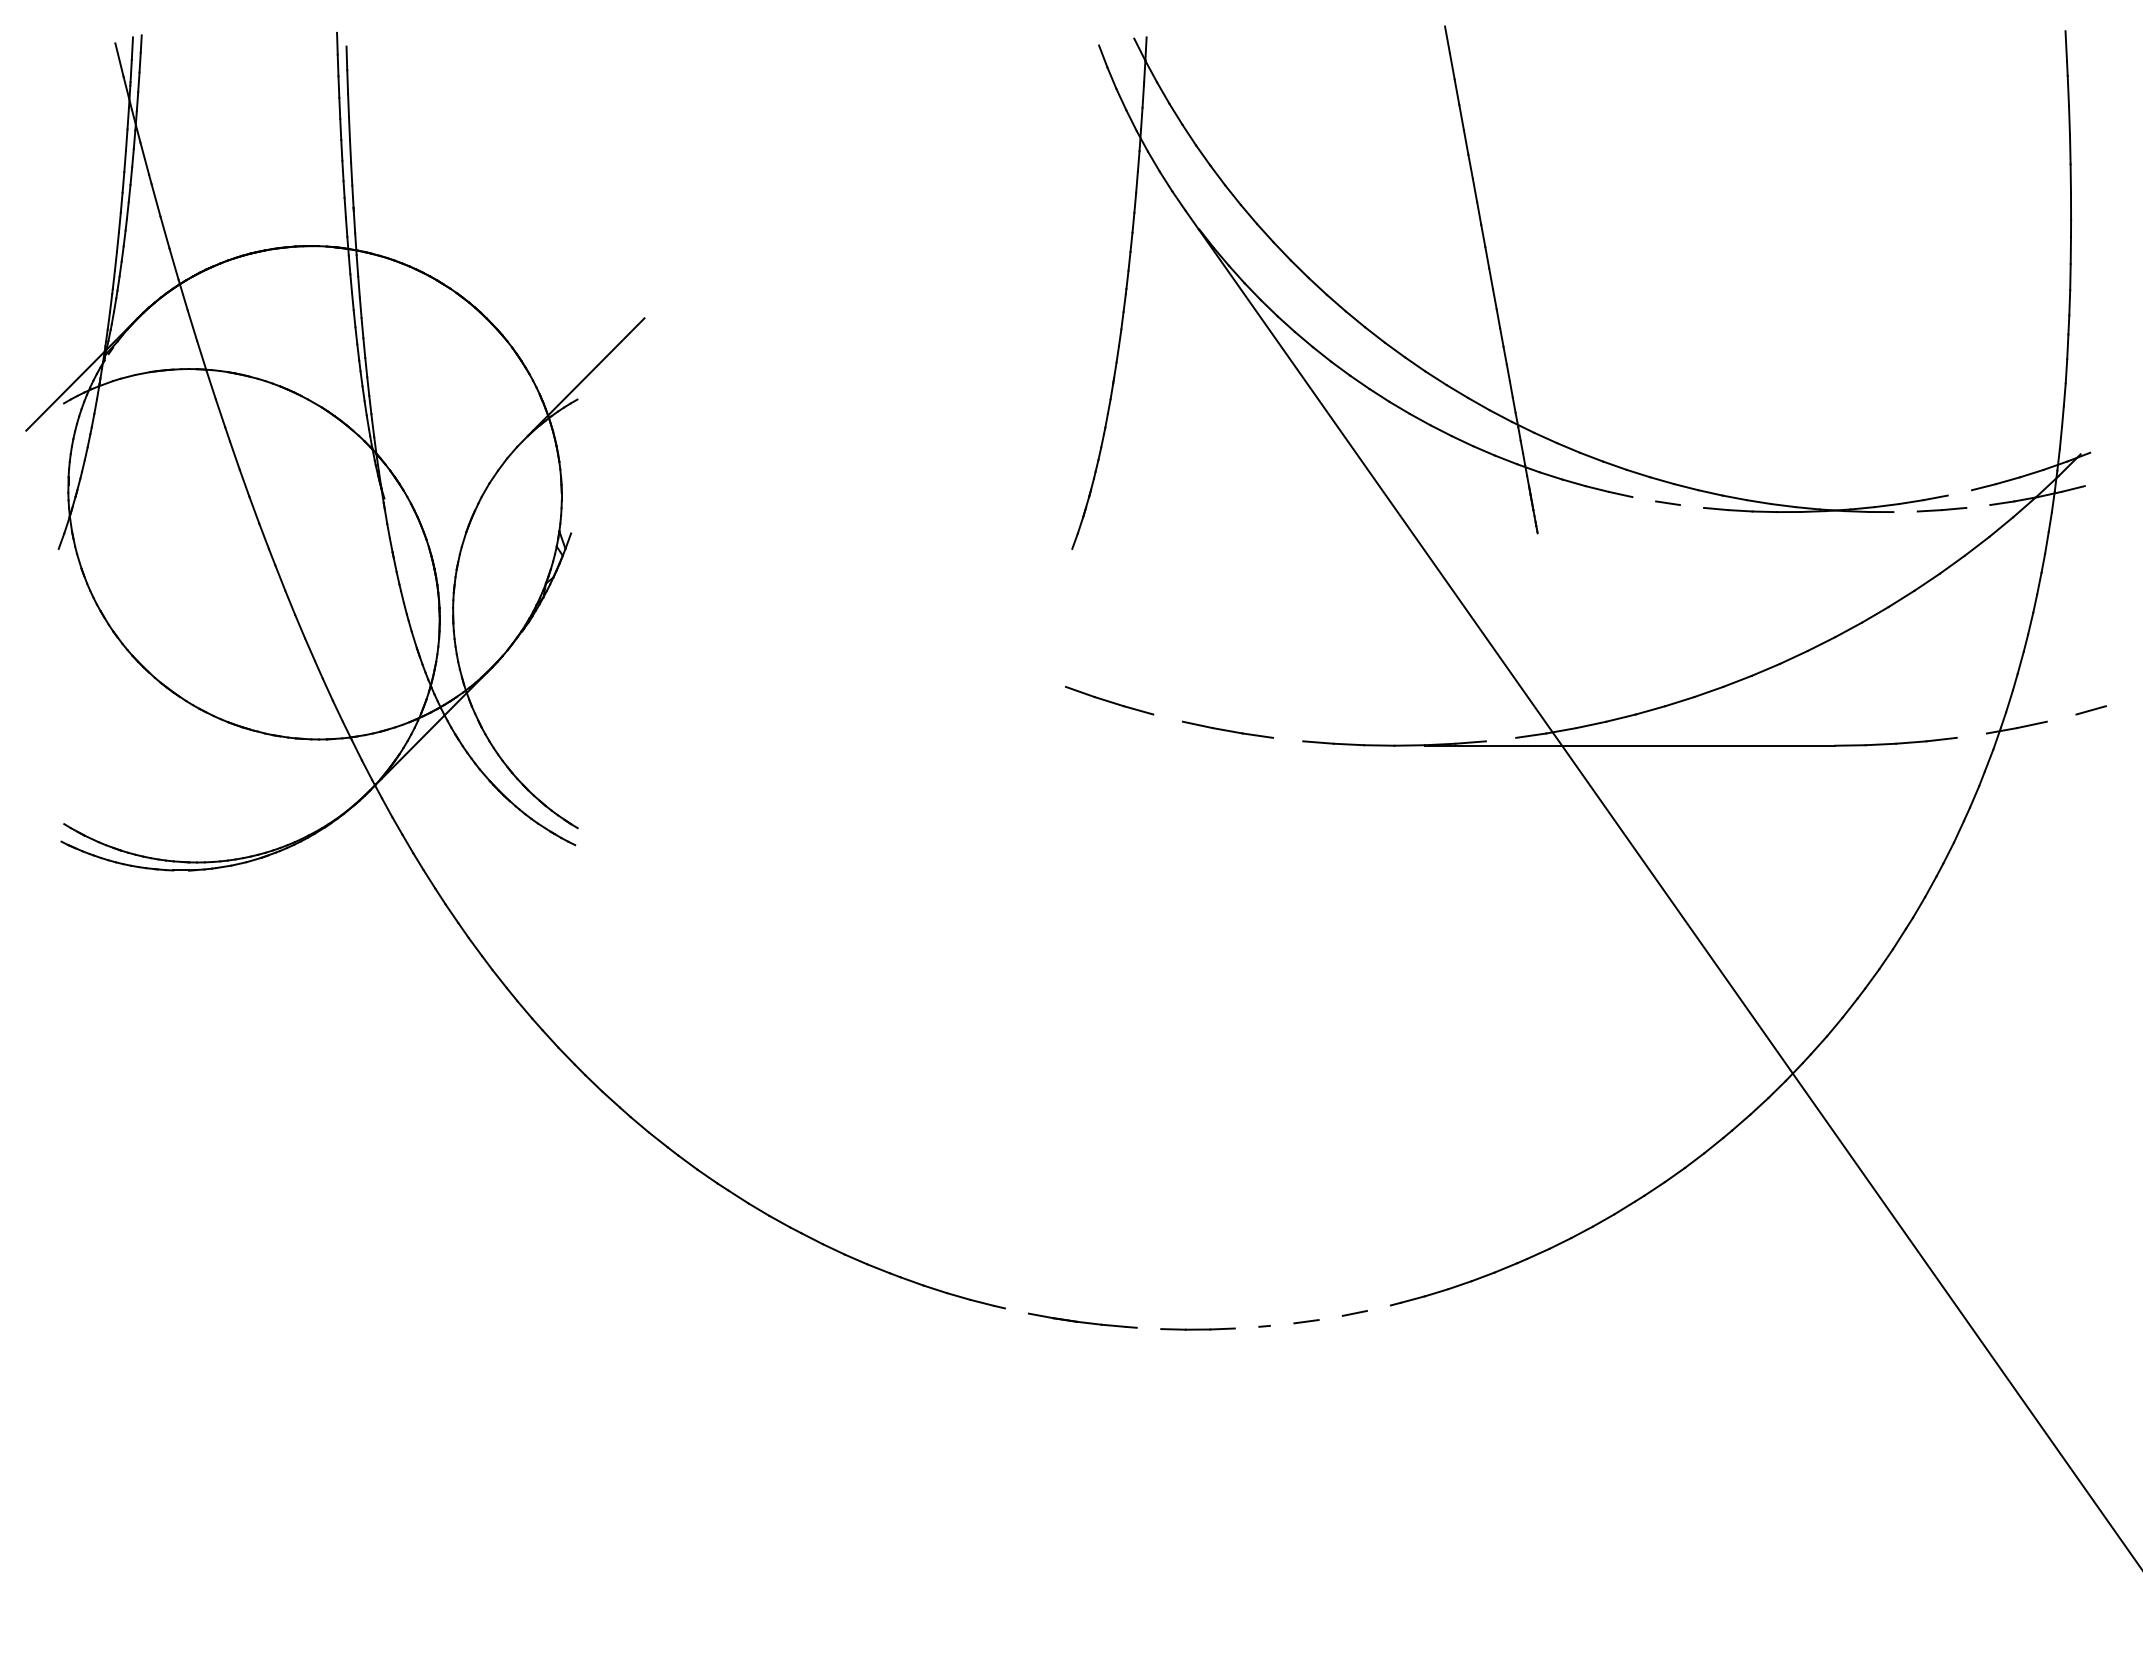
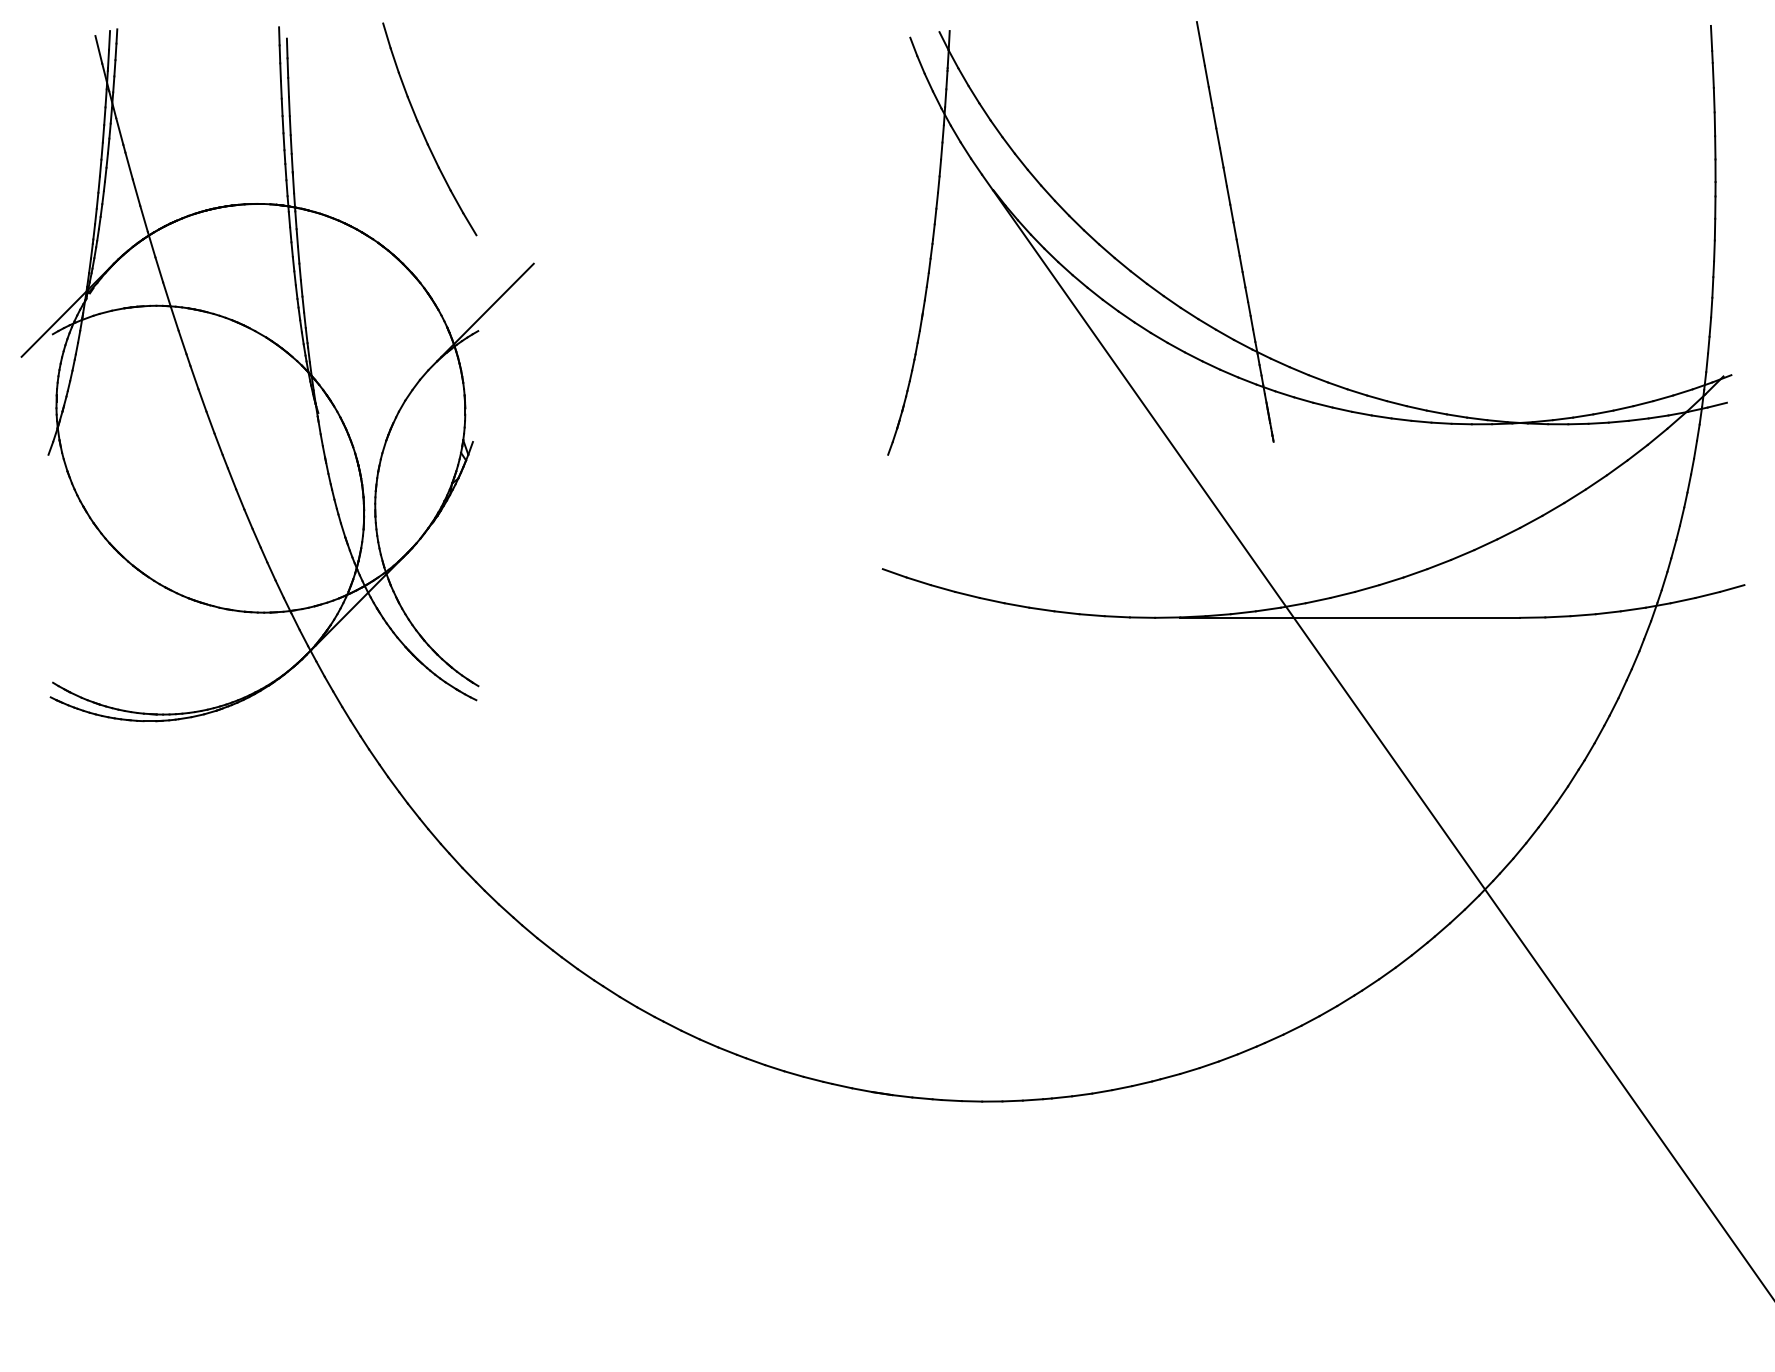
part: (510, 157) -> (422, 130), added
line: (1959, 492) -> (1623, 408), added
line: (1644, 499) -> (1362, 413), added
line: (1691, 506) -> (1401, 419), added
line: (1978, 506) -> (1638, 419), added
line: (1905, 511) -> (1578, 423), added
line: (1167, 717) -> (967, 594), added
line: (2061, 717) -> (1707, 594), added
line: (1971, 735) -> (1633, 609), added
line: (1287, 739) -> (1066, 612), added
line: (1500, 739) -> (1242, 612), added
line: (1378, 1307) -> (1141, 1083), added
line: (1016, 1310) -> (841, 1085), added
line: (1330, 1317) -> (1102, 1091), added
line: (1281, 1324) -> (1061, 1097), added
line: (1246, 1327) -> (1032, 1099), added
line: (1148, 1328) -> (951, 1100), added

